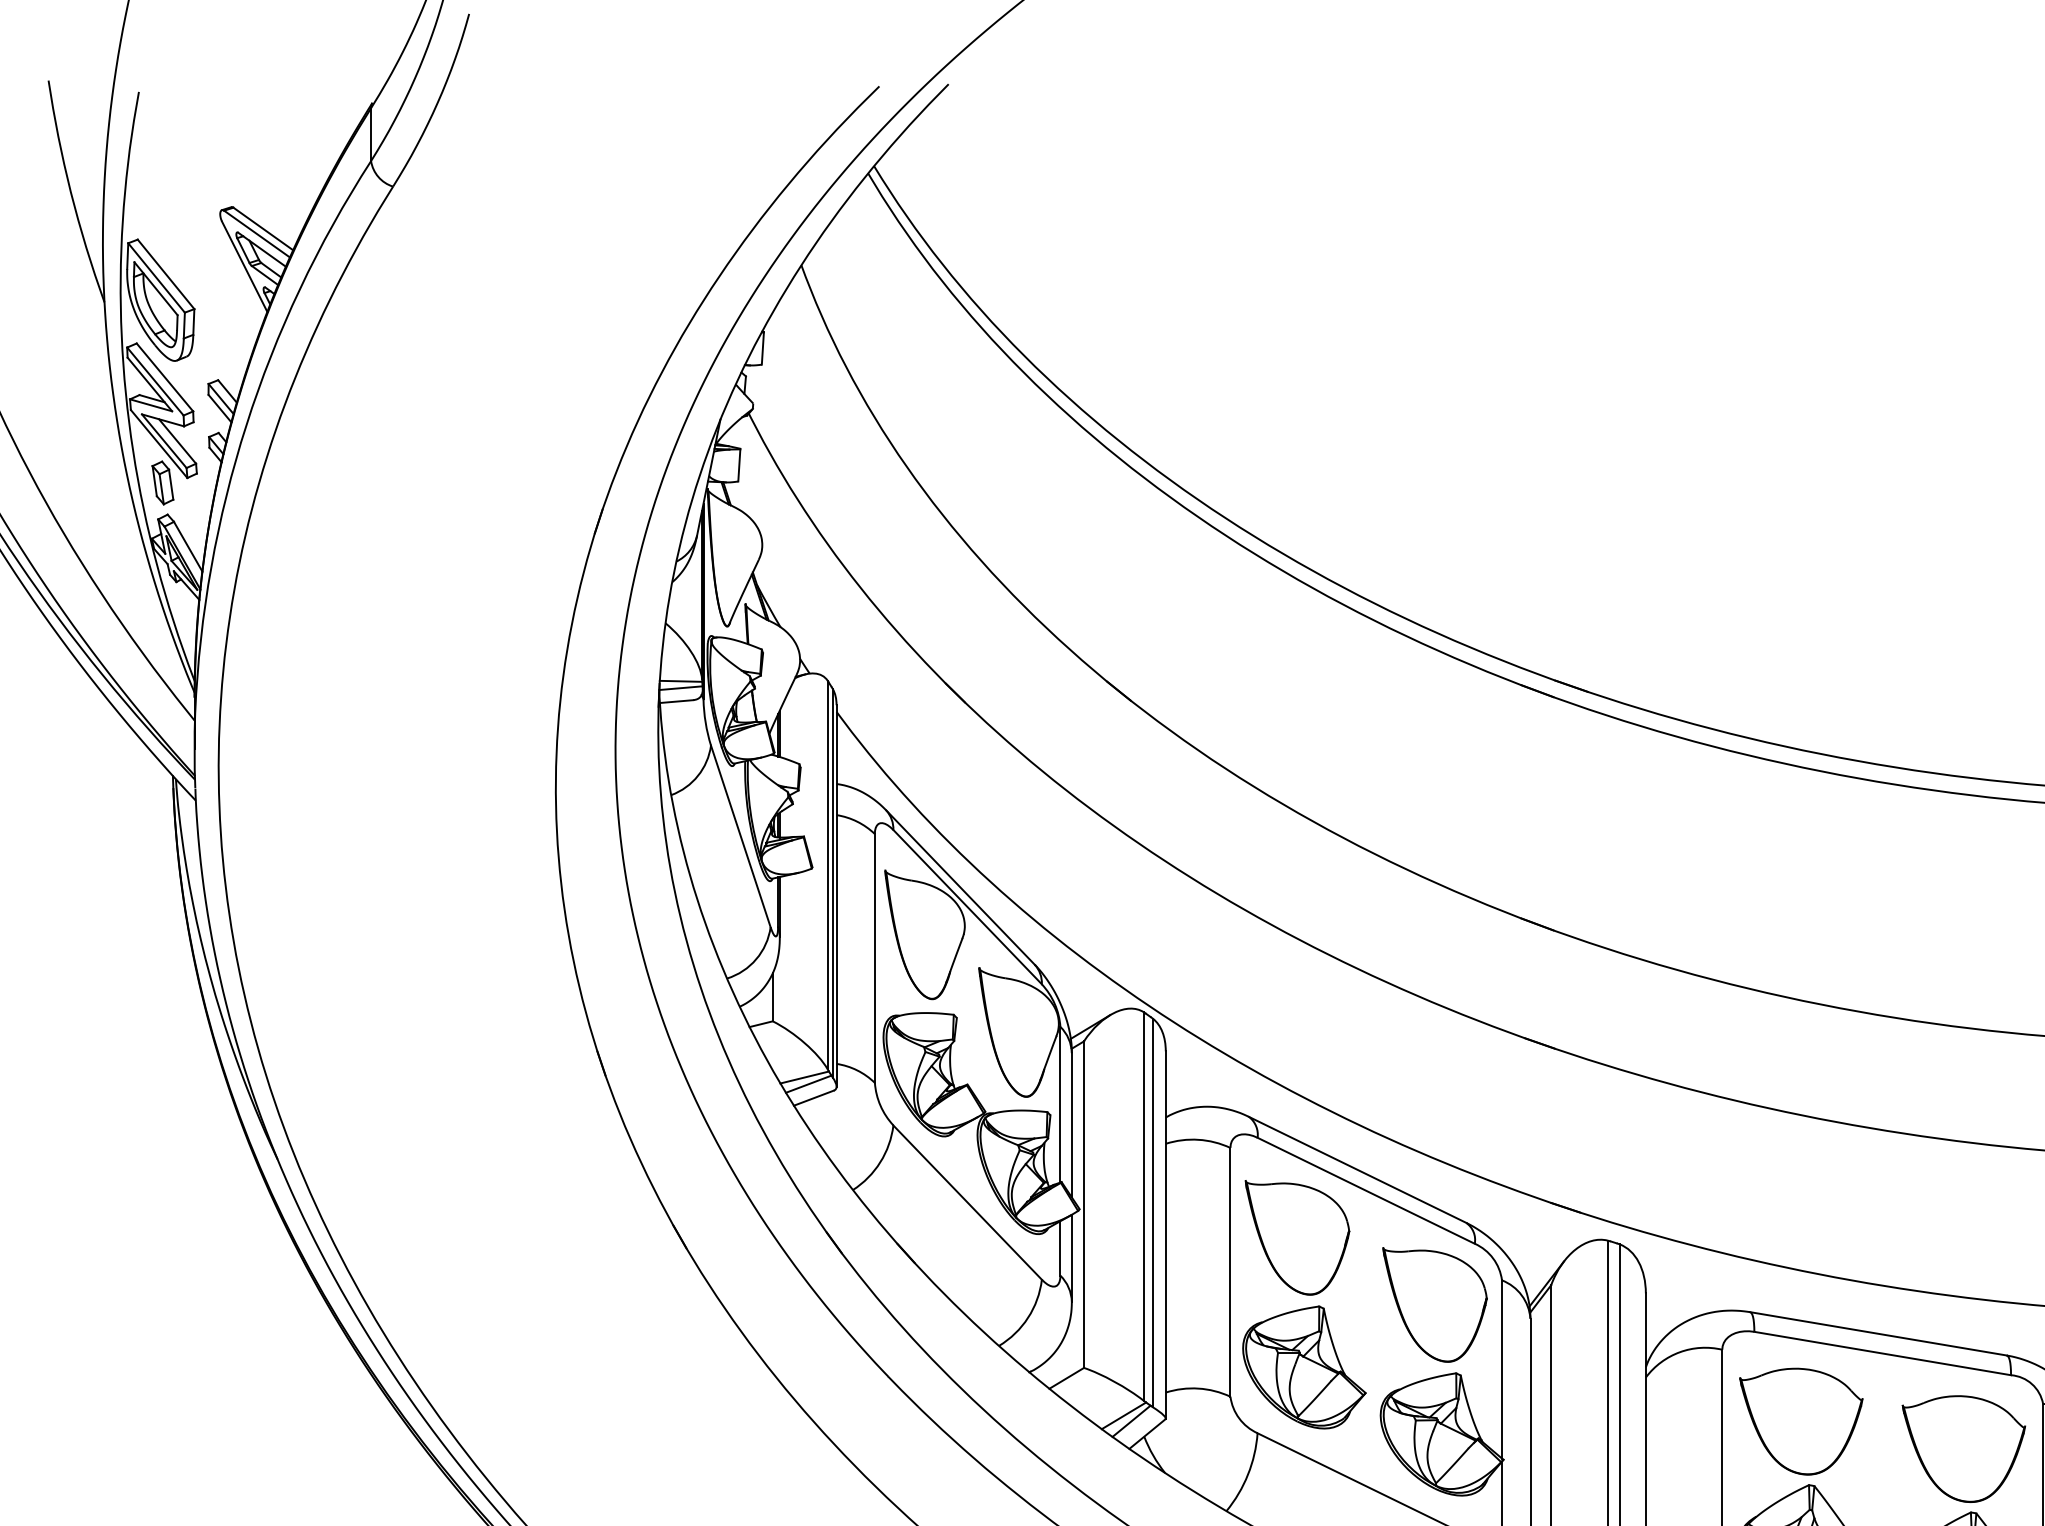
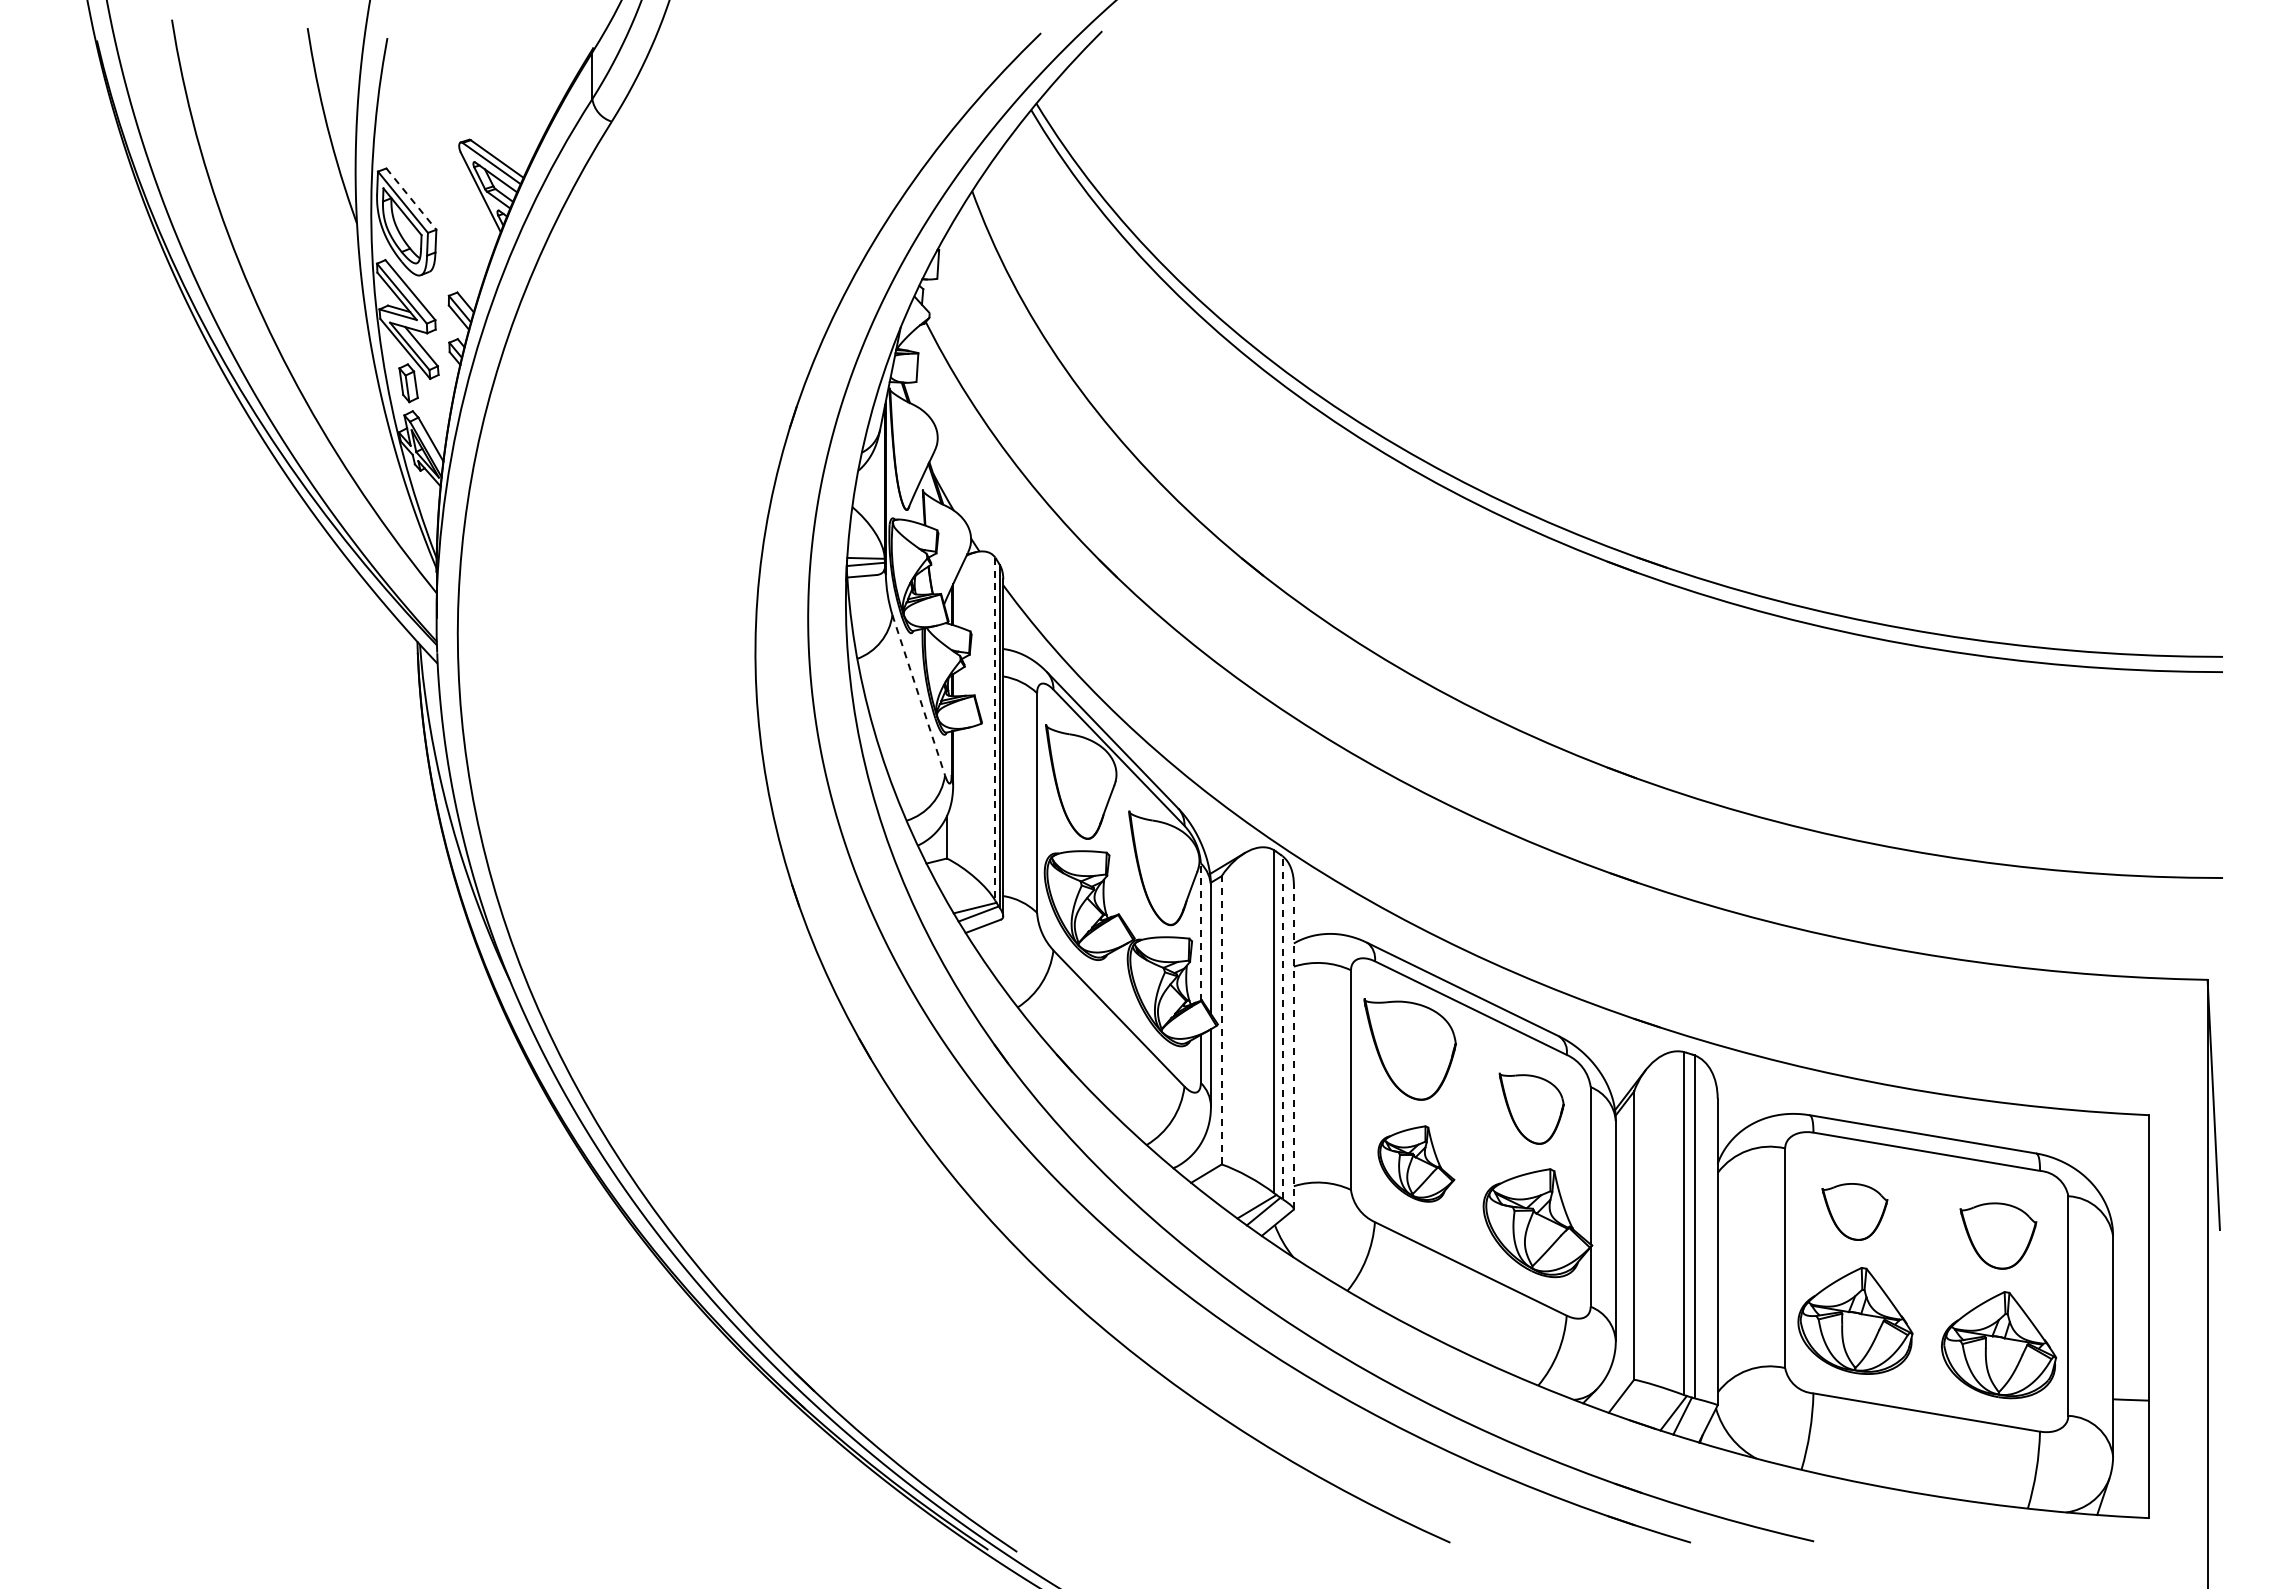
line: (166, 274) -> (411, 199), solid -> dashed
line: (740, 836) -> (918, 695), solid -> dashed
line: (827, 875) -> (995, 729), solid -> dashed
line: (1059, 1105) -> (1200, 932), solid -> dashed
line: (1083, 1203) -> (1221, 1019), solid -> dashed
line: (1152, 1212) -> (1282, 1027), solid -> dashed
line: (1165, 1234) -> (1293, 1046), solid -> dashed
part: (1434, 1304) -> (1531, 1108), size x0.7
part: (1304, 1366) -> (1416, 1163), size x0.7
part: (1800, 1421) -> (1854, 1211), size x0.6
part: (1963, 1448) -> (1998, 1235), size x0.7

